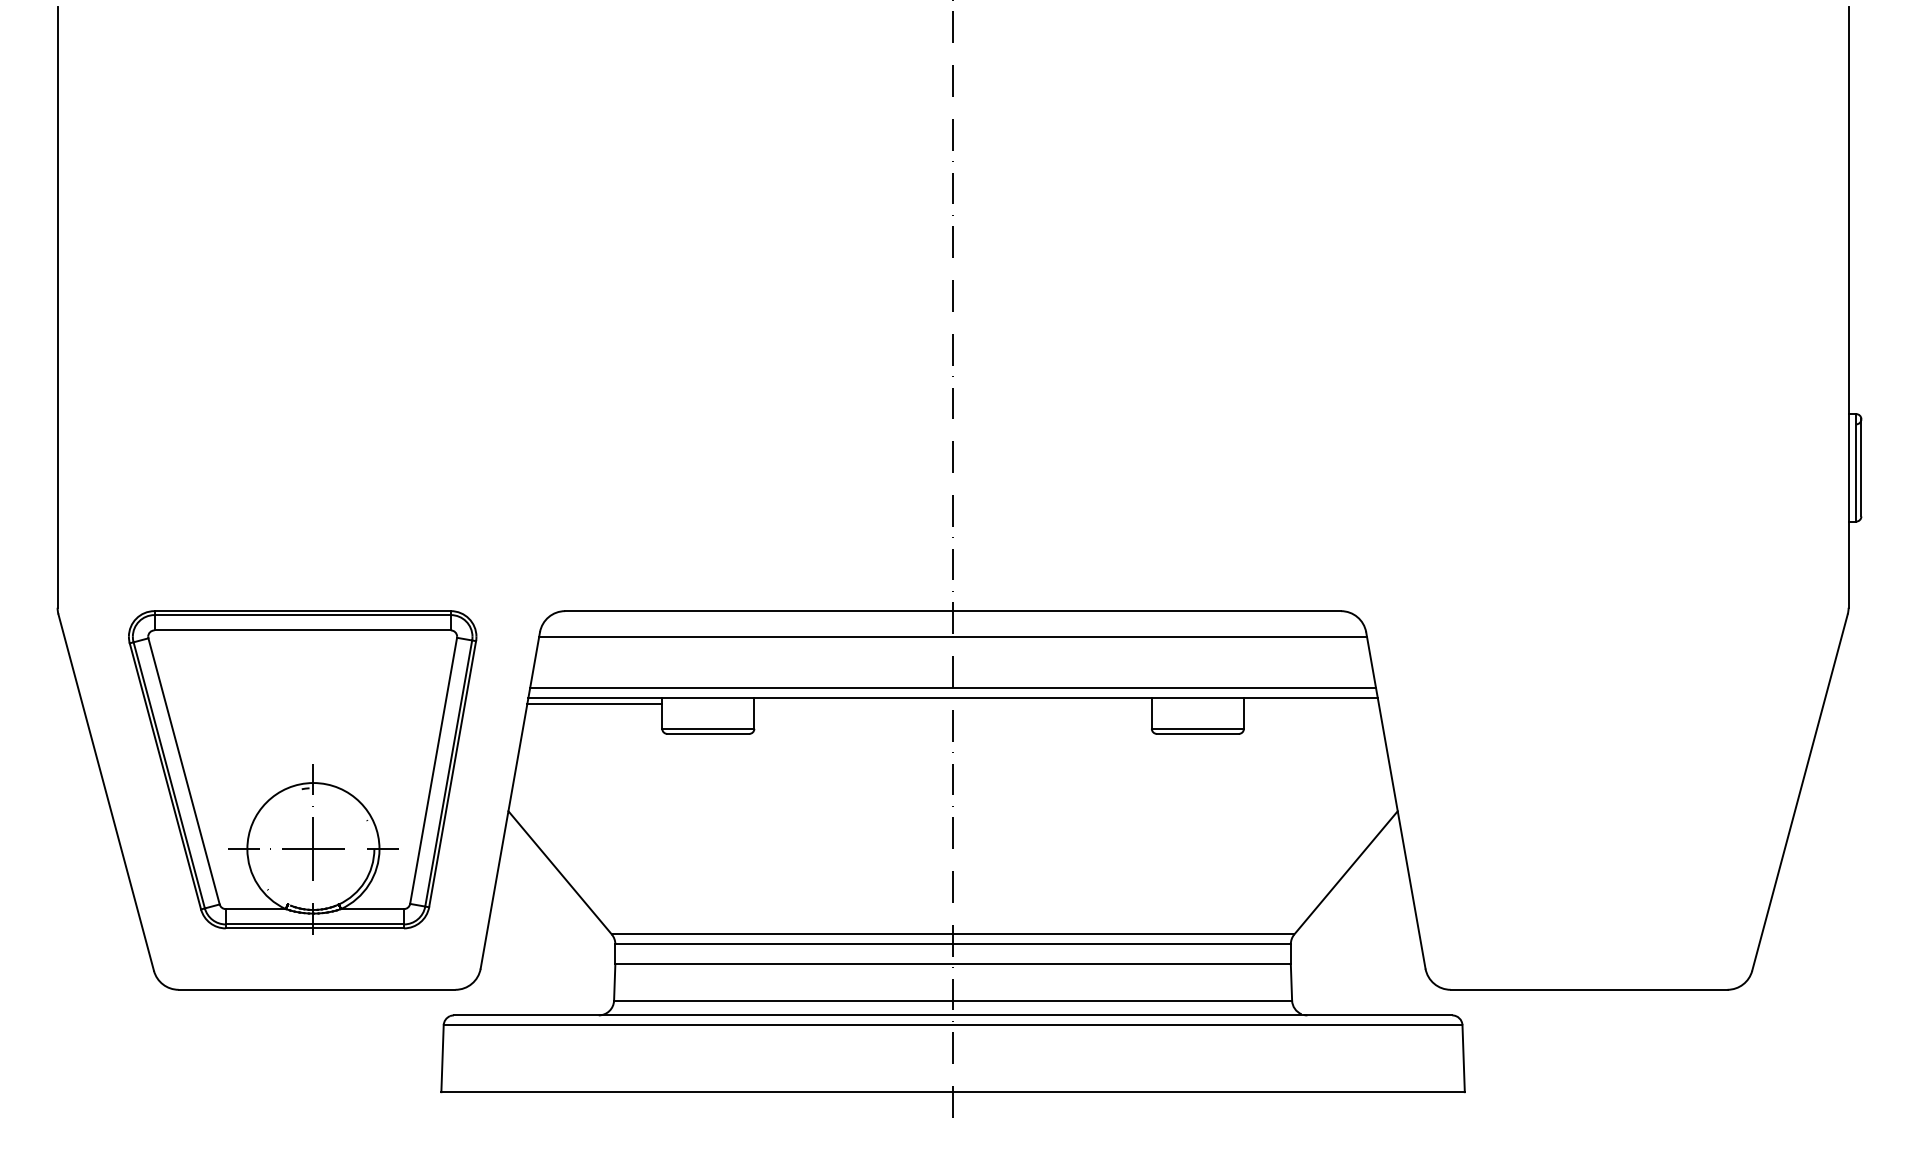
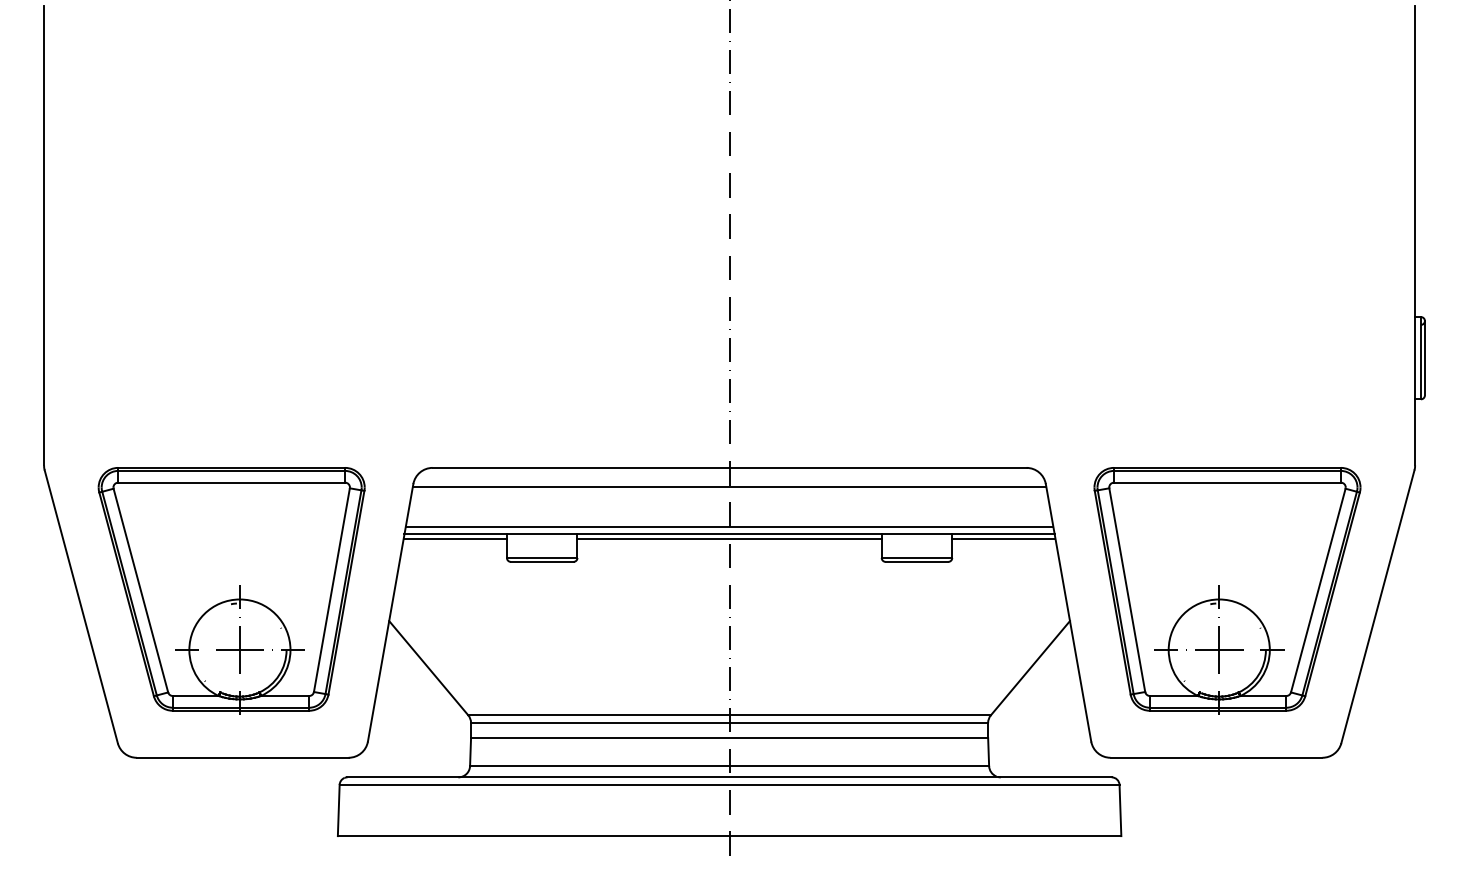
line: (952, 703) -> (729, 538), added
line: (1310, 703) -> (1003, 538), added
part: (1603, 771) -> (1227, 590), added

